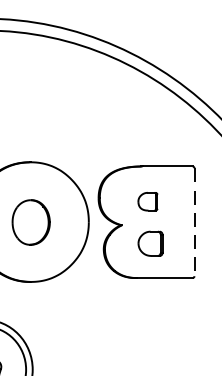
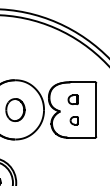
line: (194, 221) -> (96, 109), dashed -> solid
part: (148, 243) -> (73, 120), size x0.62

